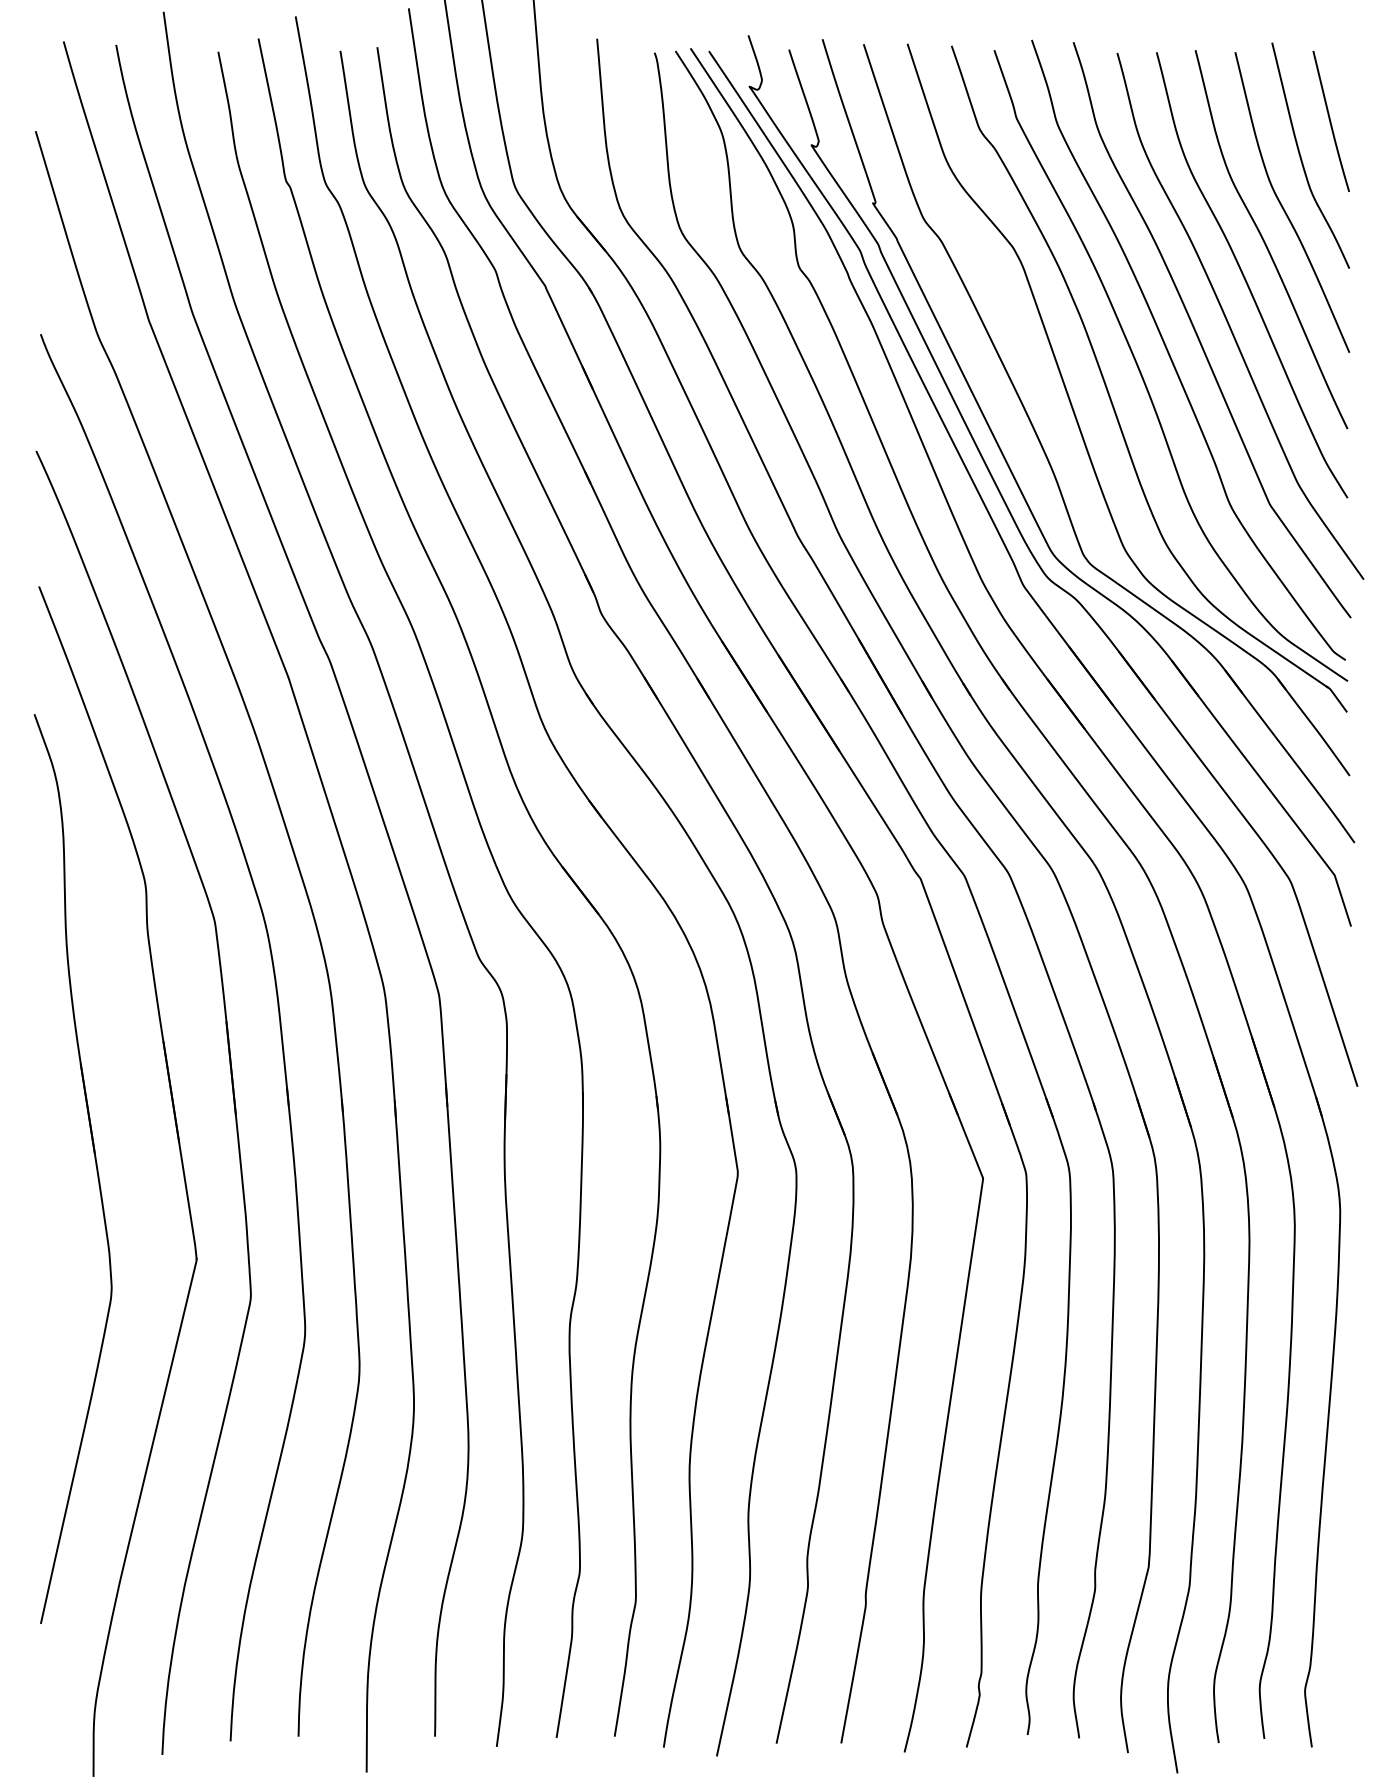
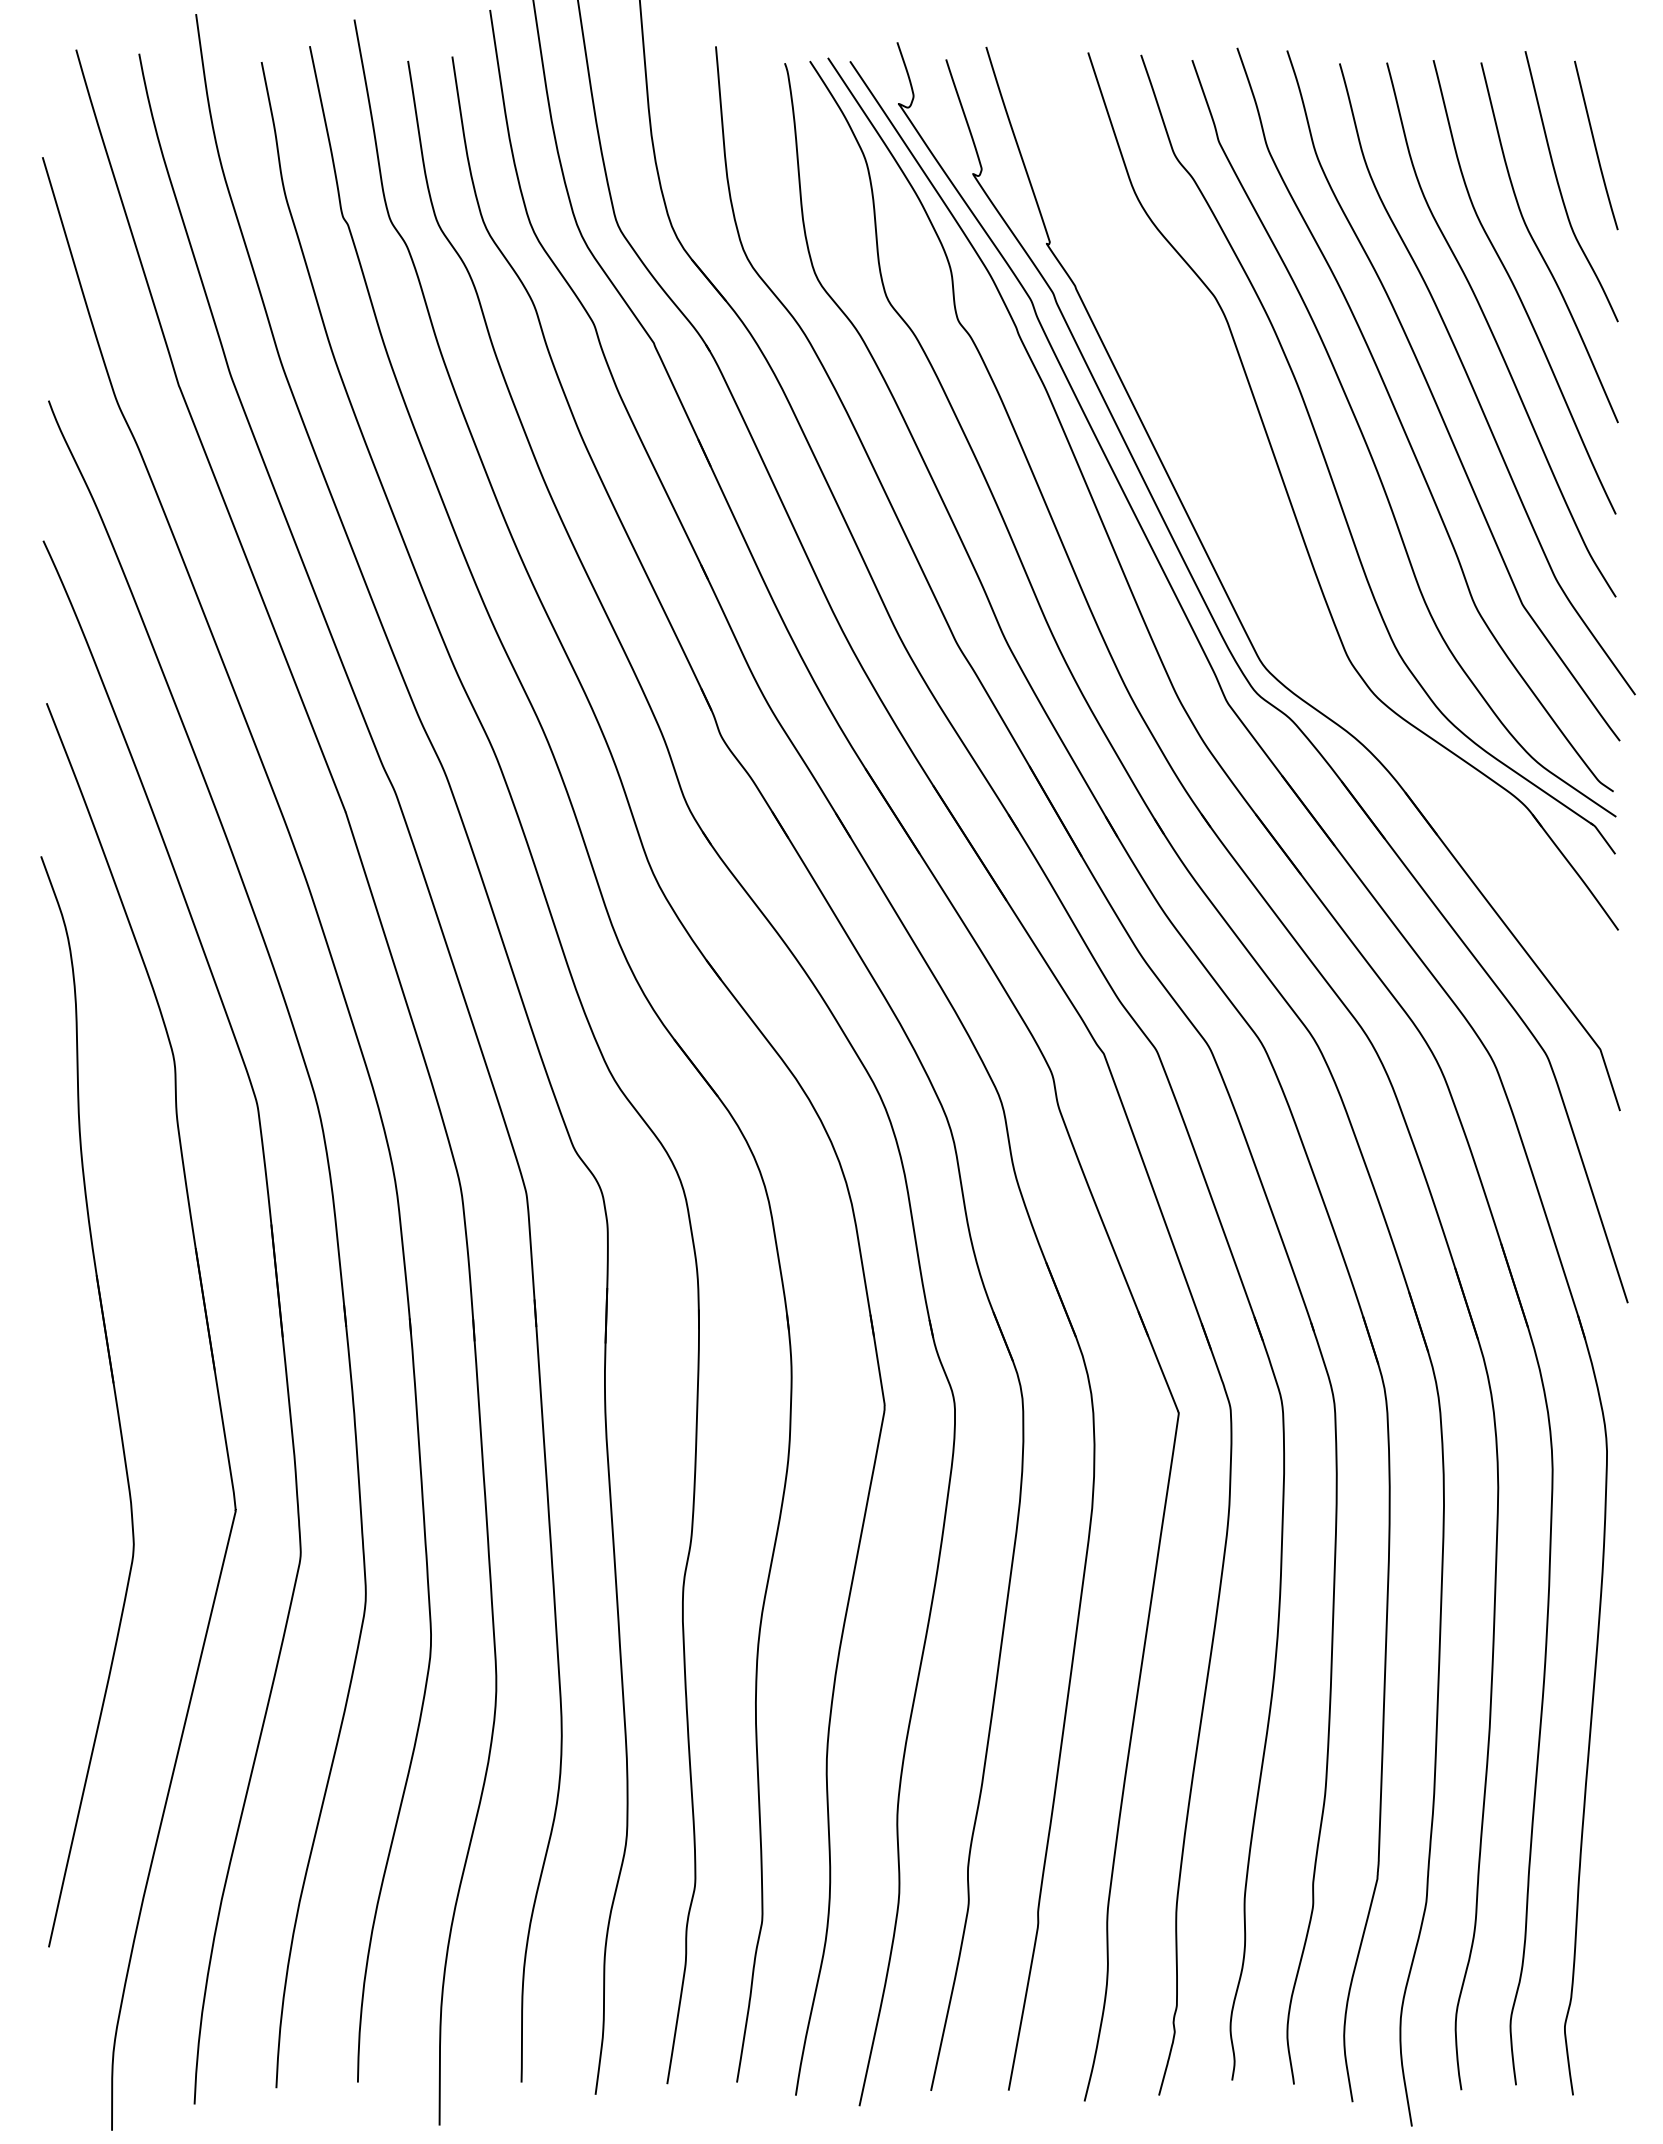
part: (1052, 466) -> (1261, 559), removed

